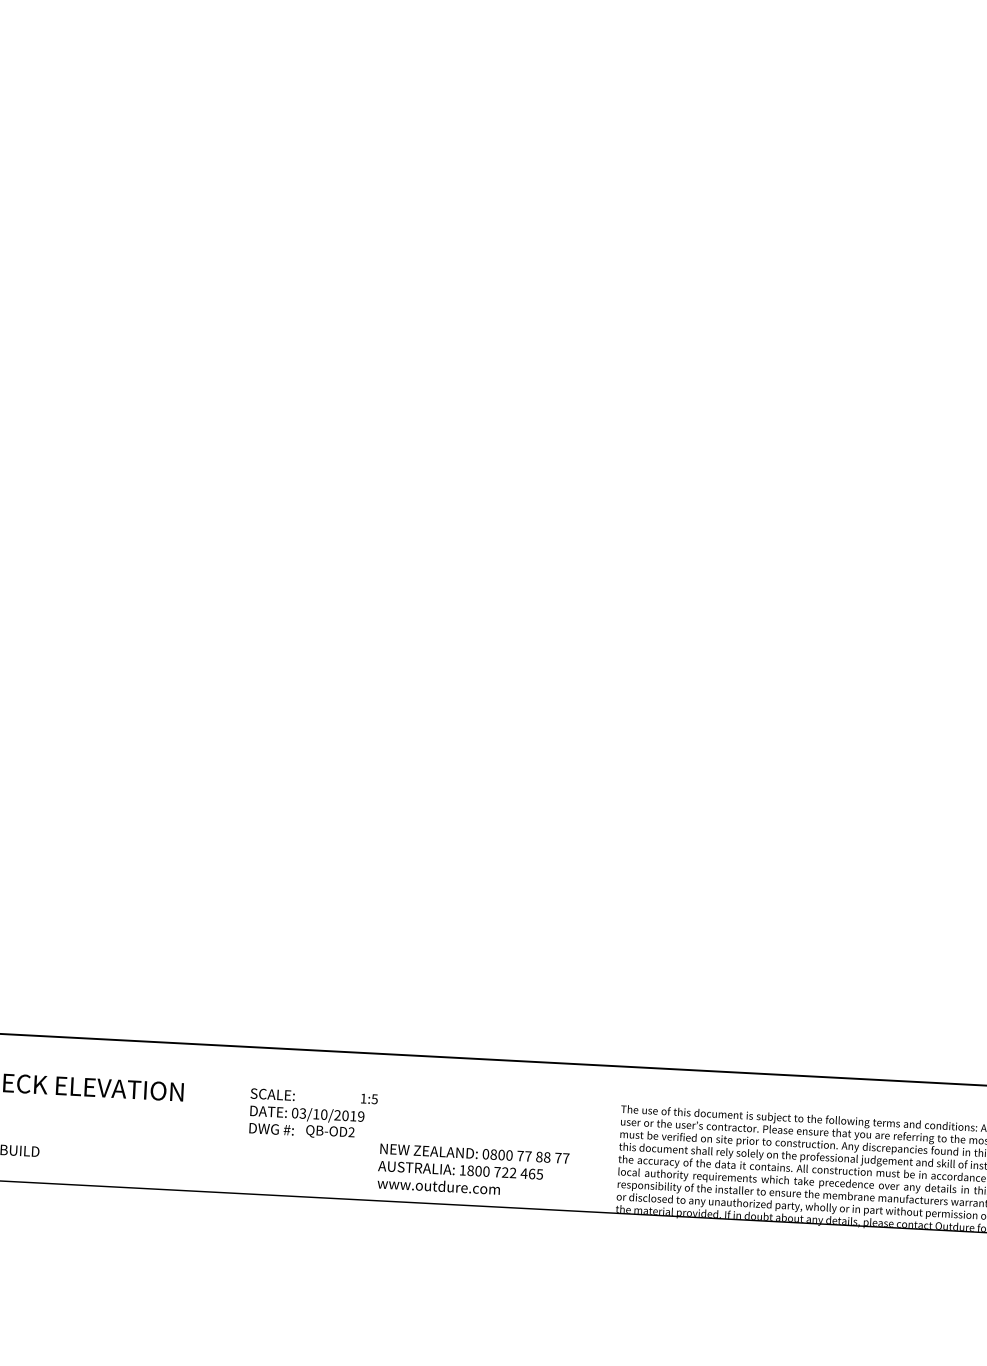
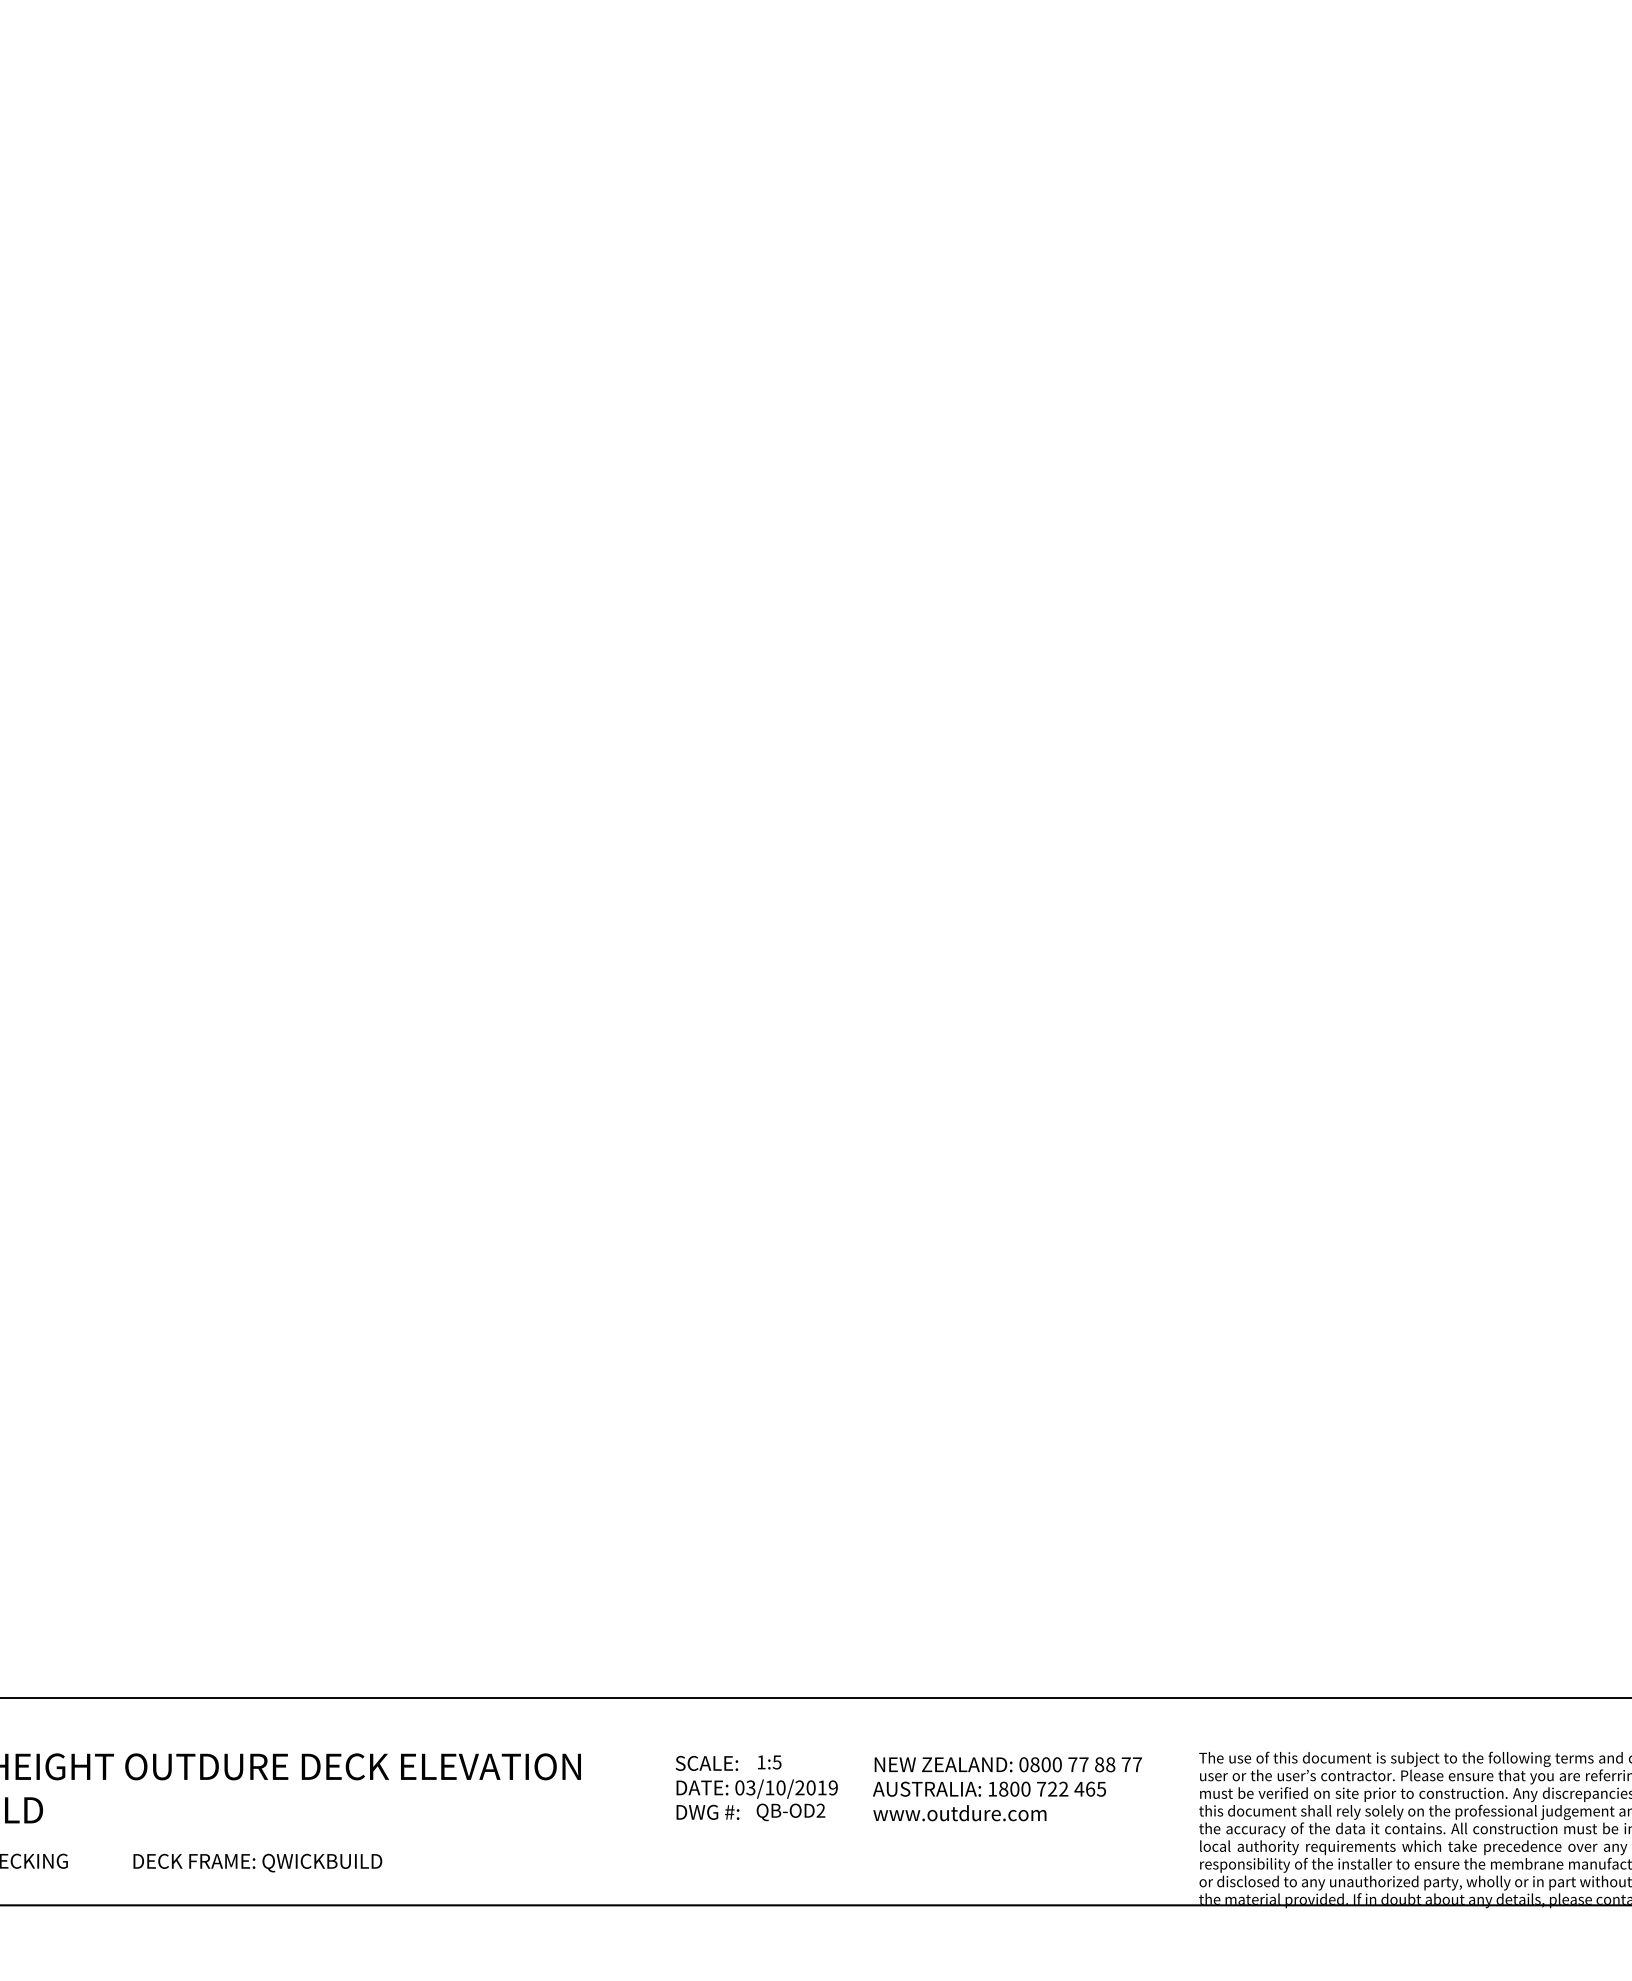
text: (369, 1099) -> (769, 1762), moved
text: (473, 1171) -> (1007, 1789), moved

